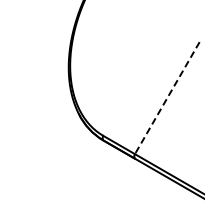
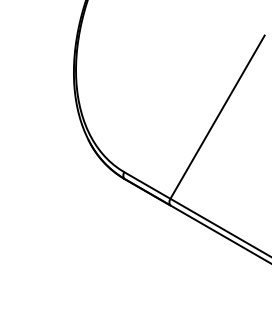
line: (167, 98) -> (217, 117), dashed -> solid

